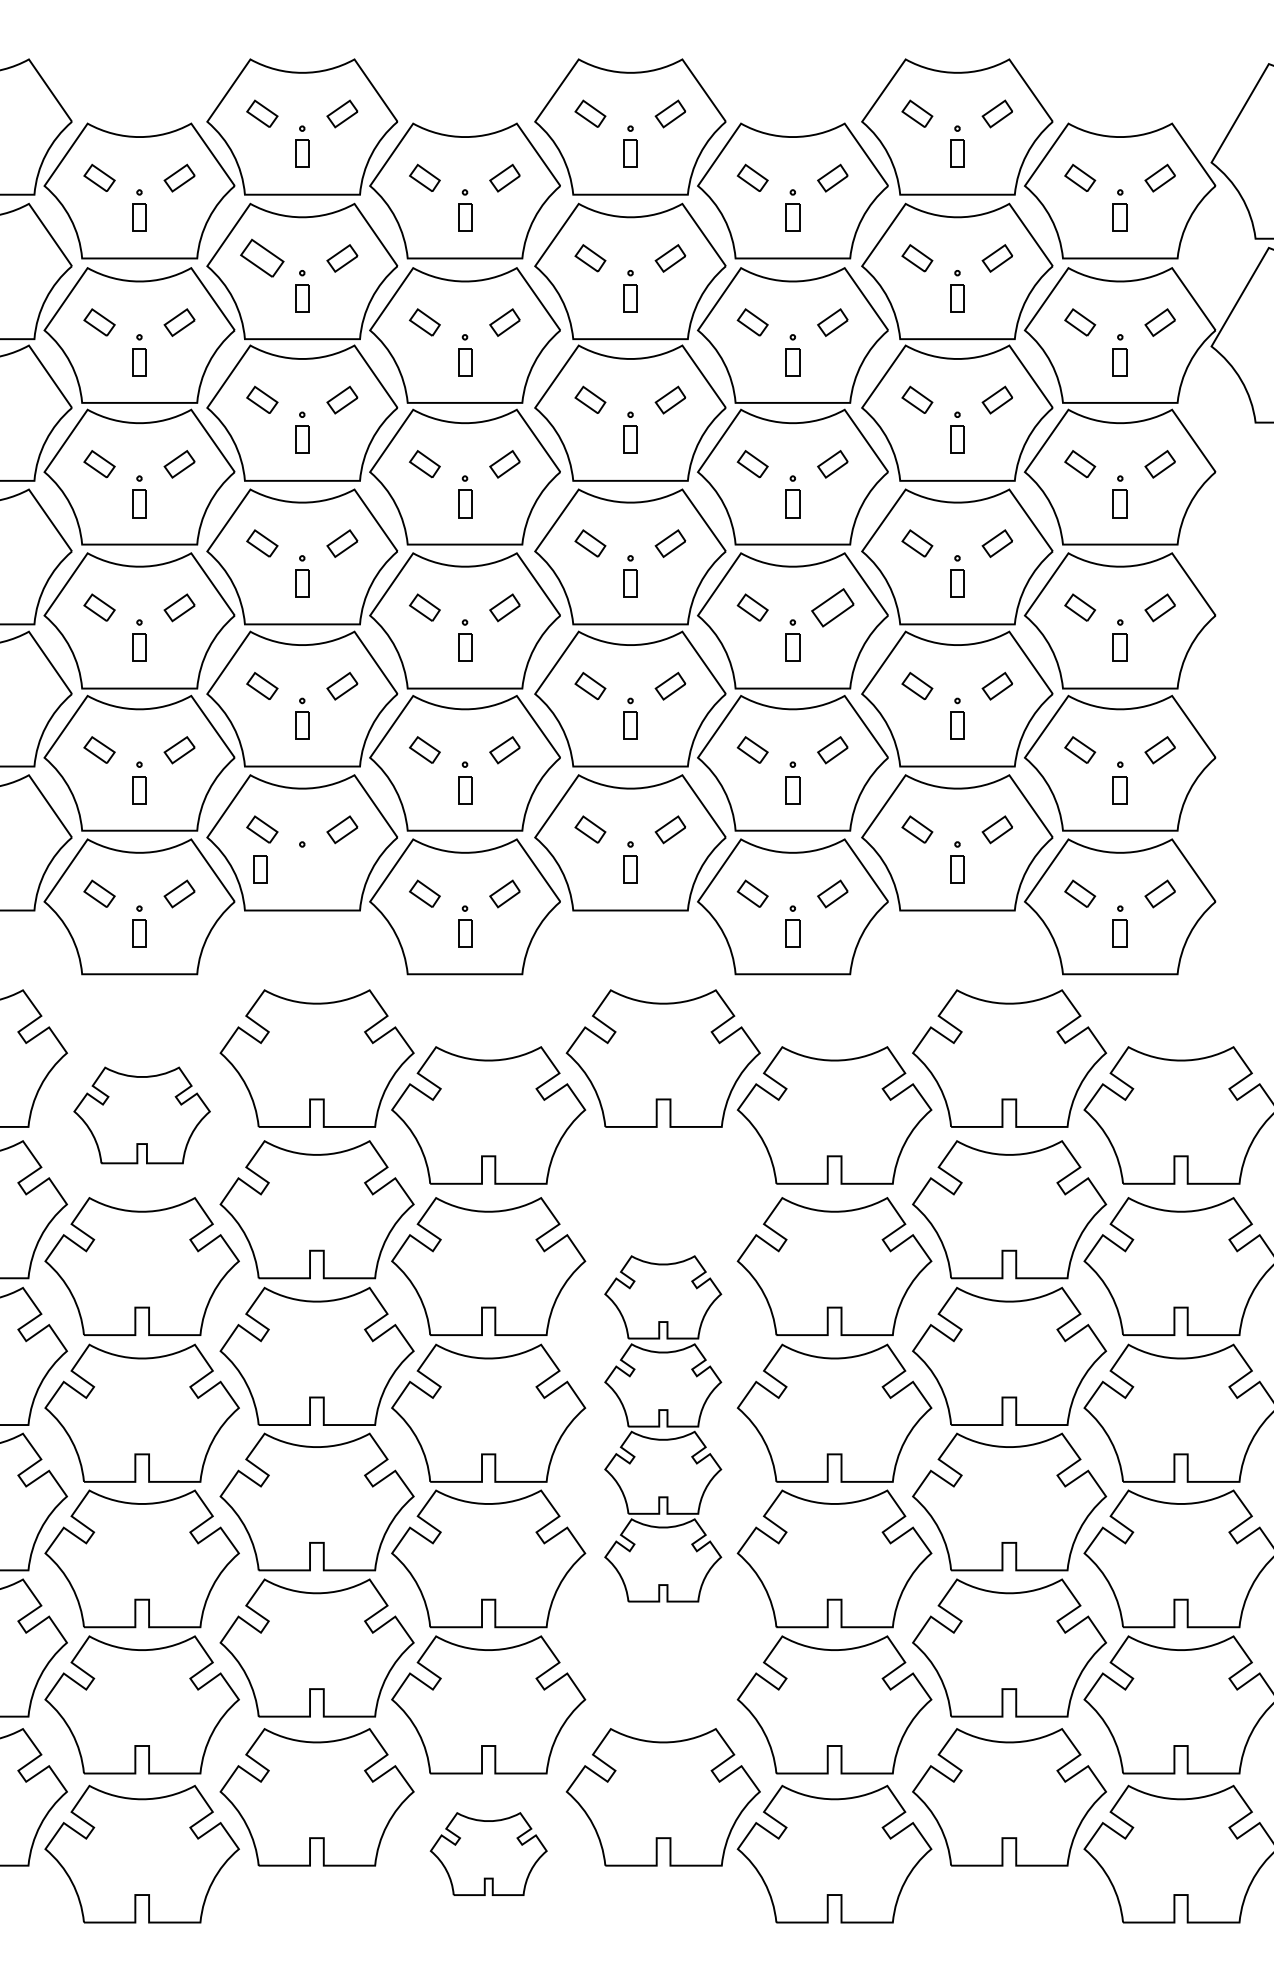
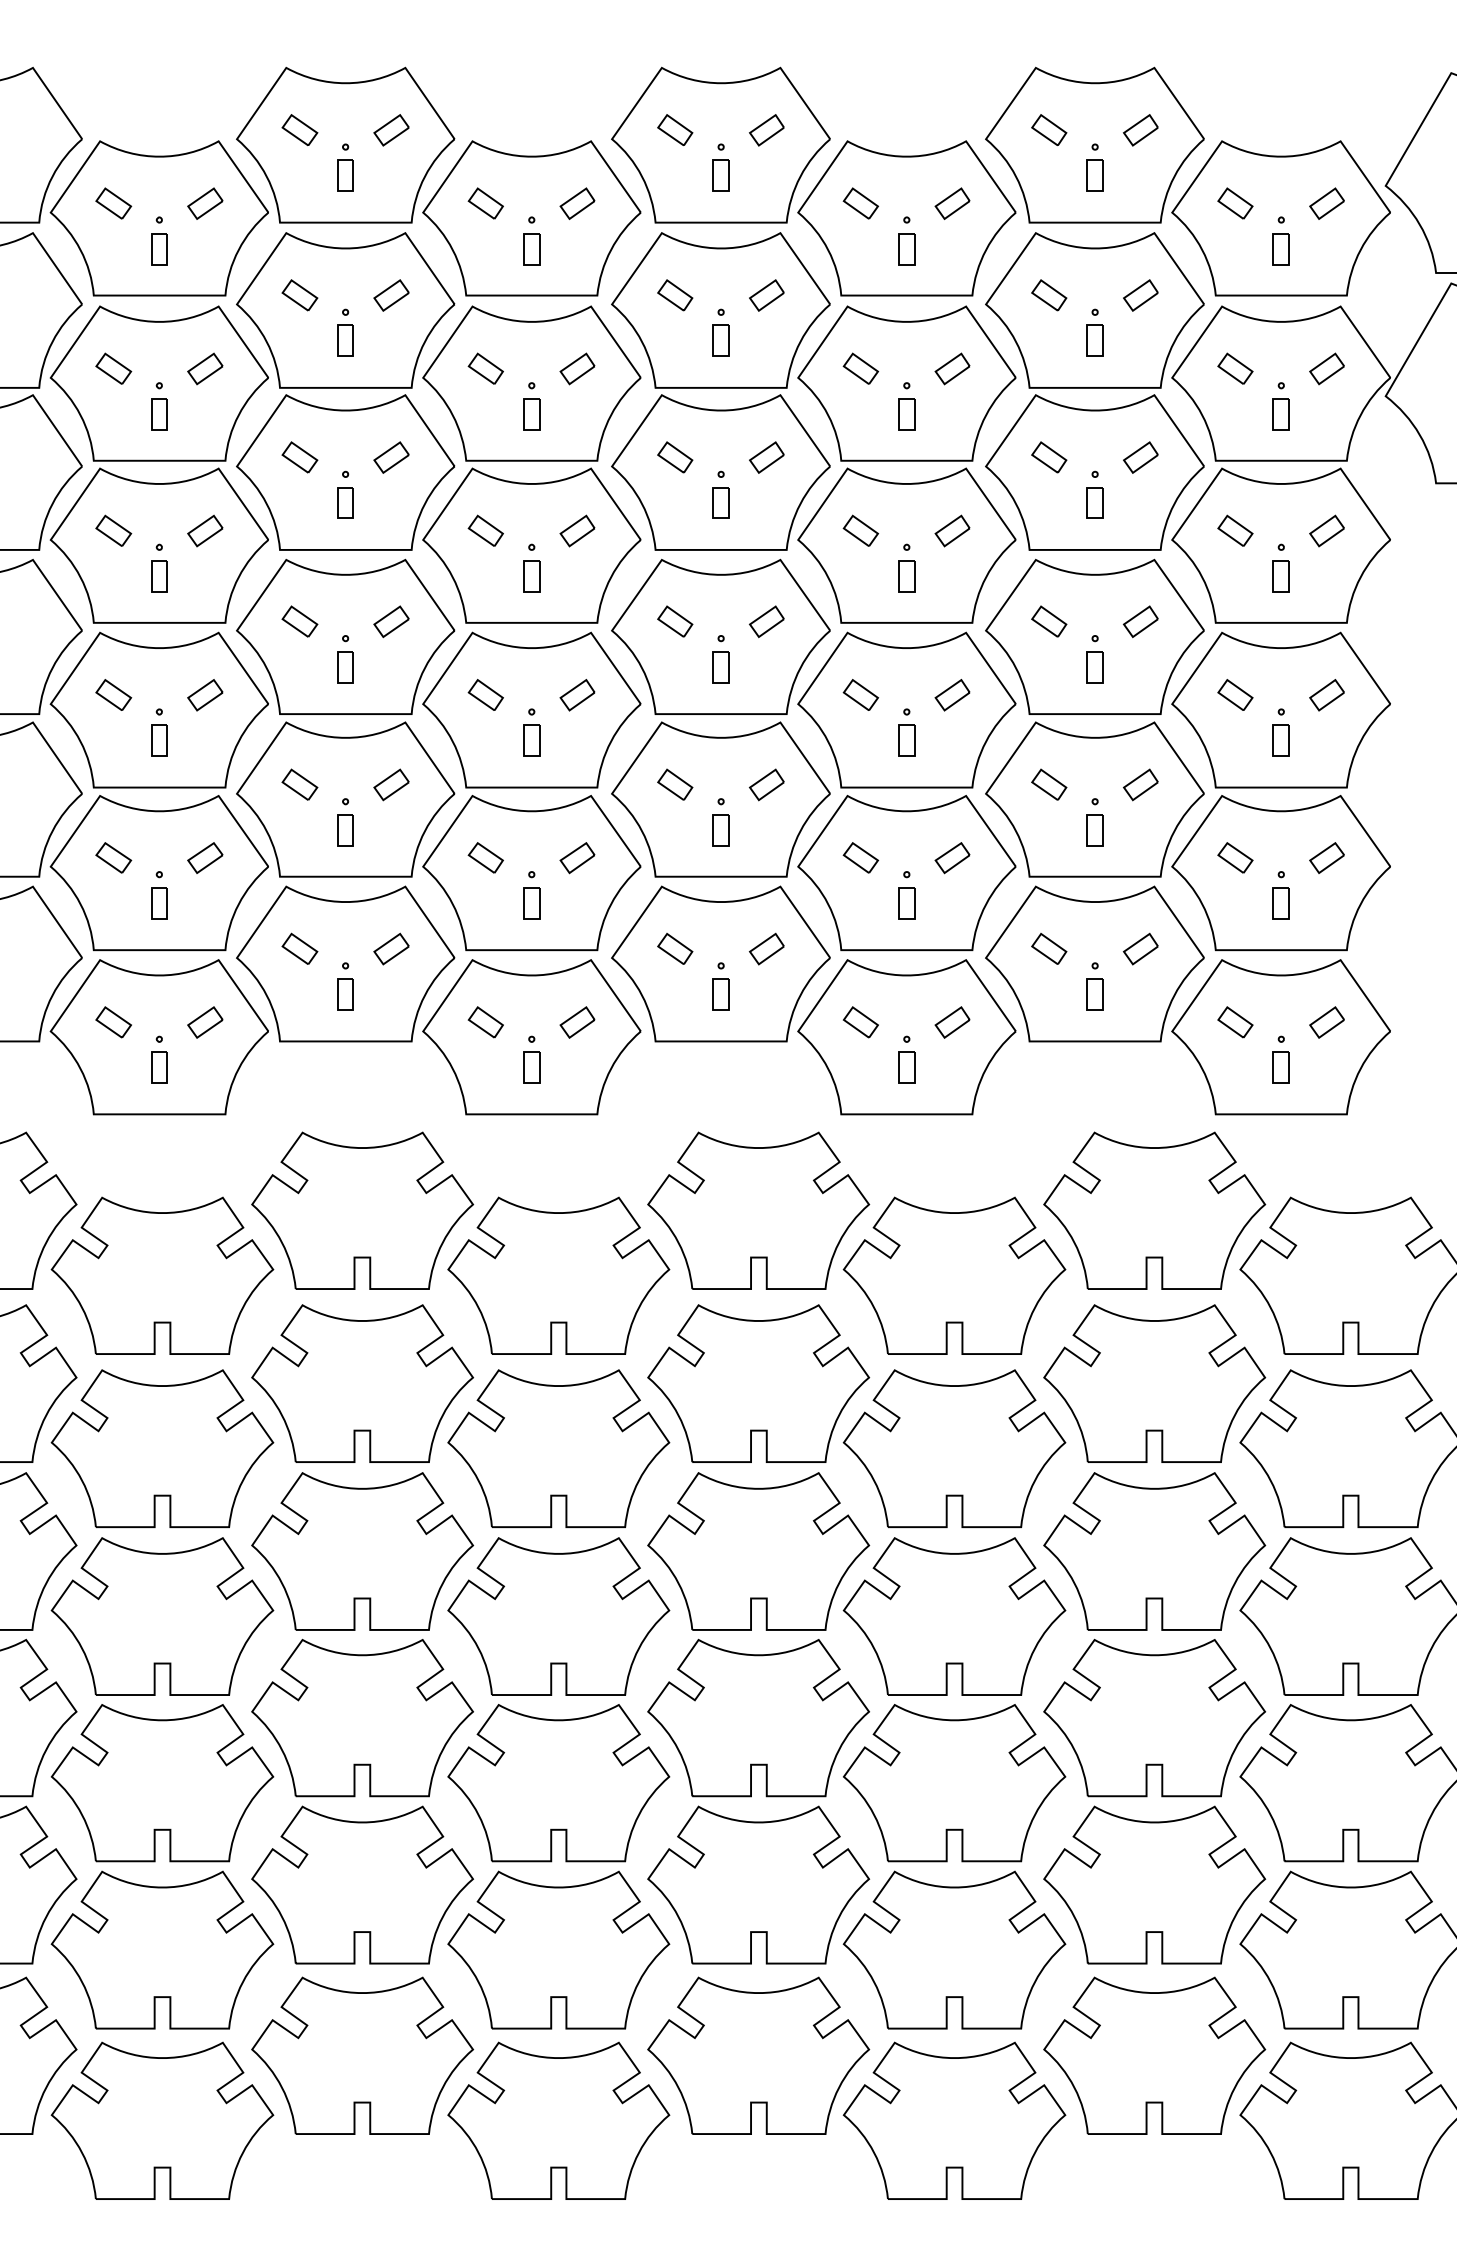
part: (262, 258) -> (300, 295), size x0.71
part: (832, 607) -> (952, 694), size x0.71
part: (260, 869) -> (345, 994), moved
part: (141, 1115) -> (161, 1275), size x1.43
part: (662, 1428) -> (757, 1633), size x1.67
part: (488, 1853) -> (558, 2120), size x1.67

